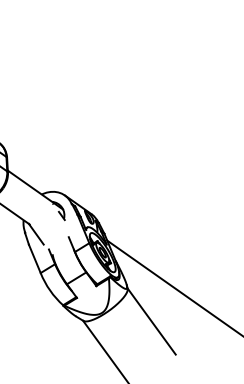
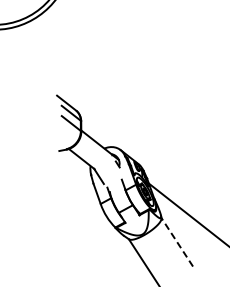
line: (152, 321) -> (177, 242), solid -> dashed

